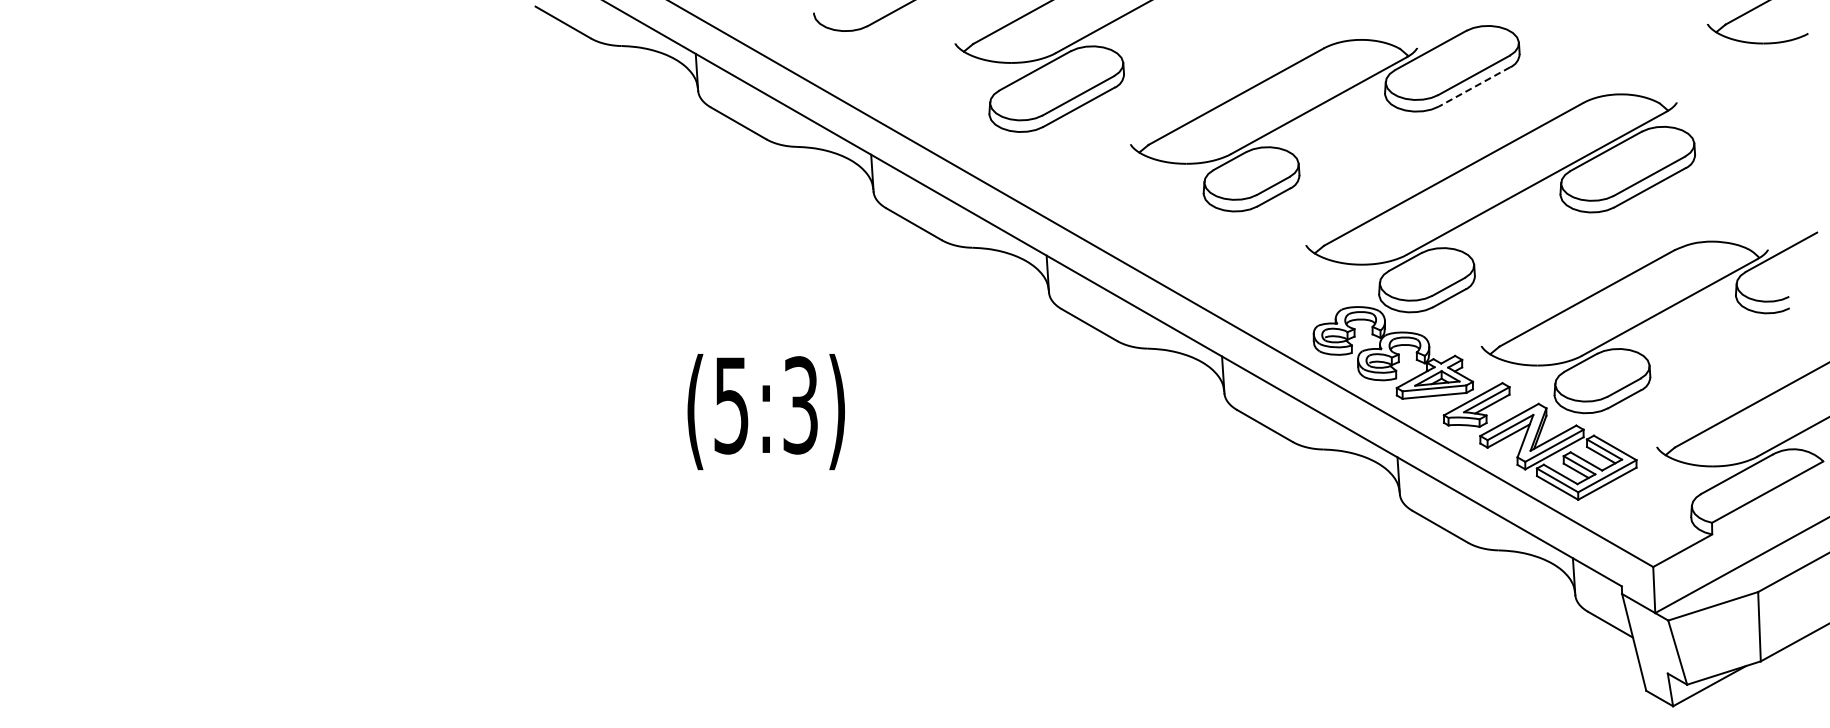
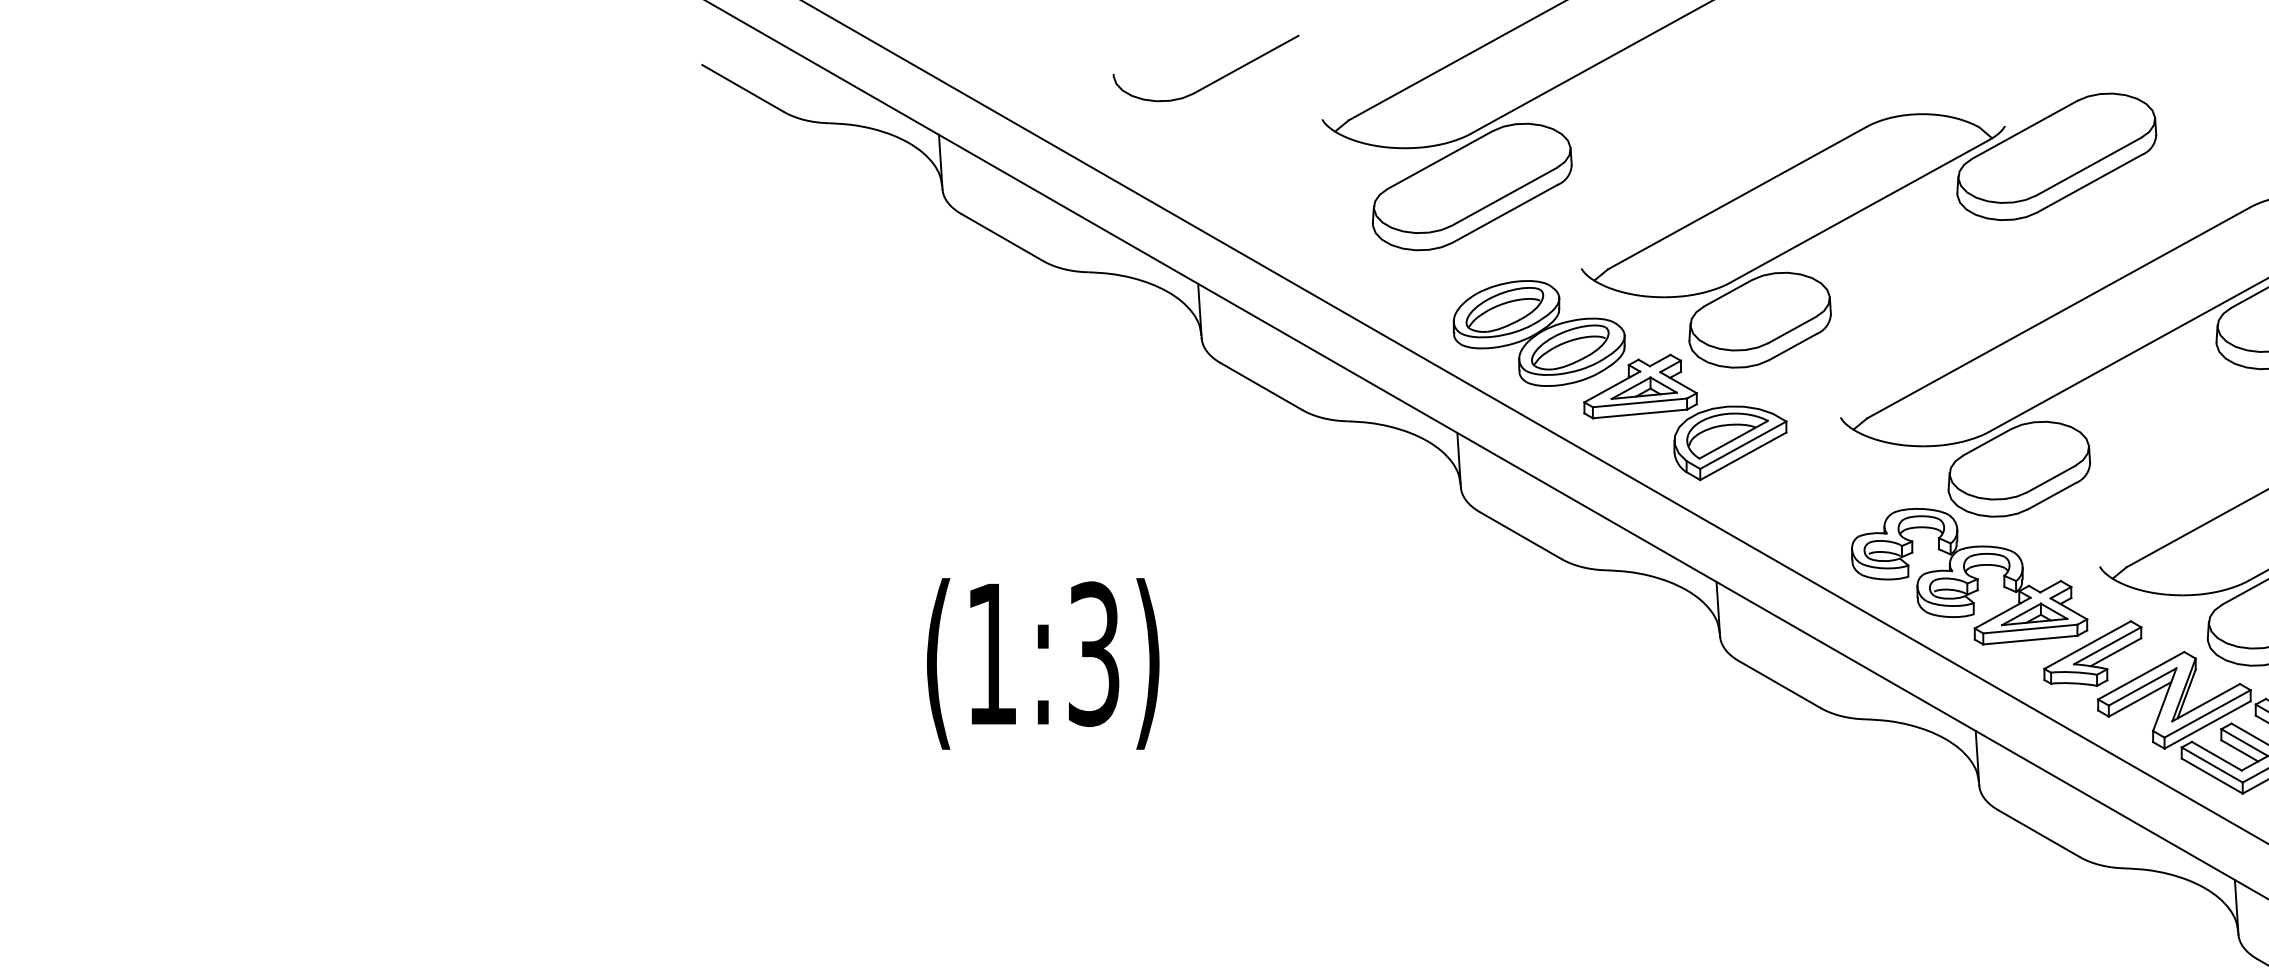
line: (1474, 86) -> (2089, 183), dashed -> solid
part: (1156, 219) -> (1619, 379), added
text: (731, 405) -> (991, 654), (5:3) -> (1:3)

